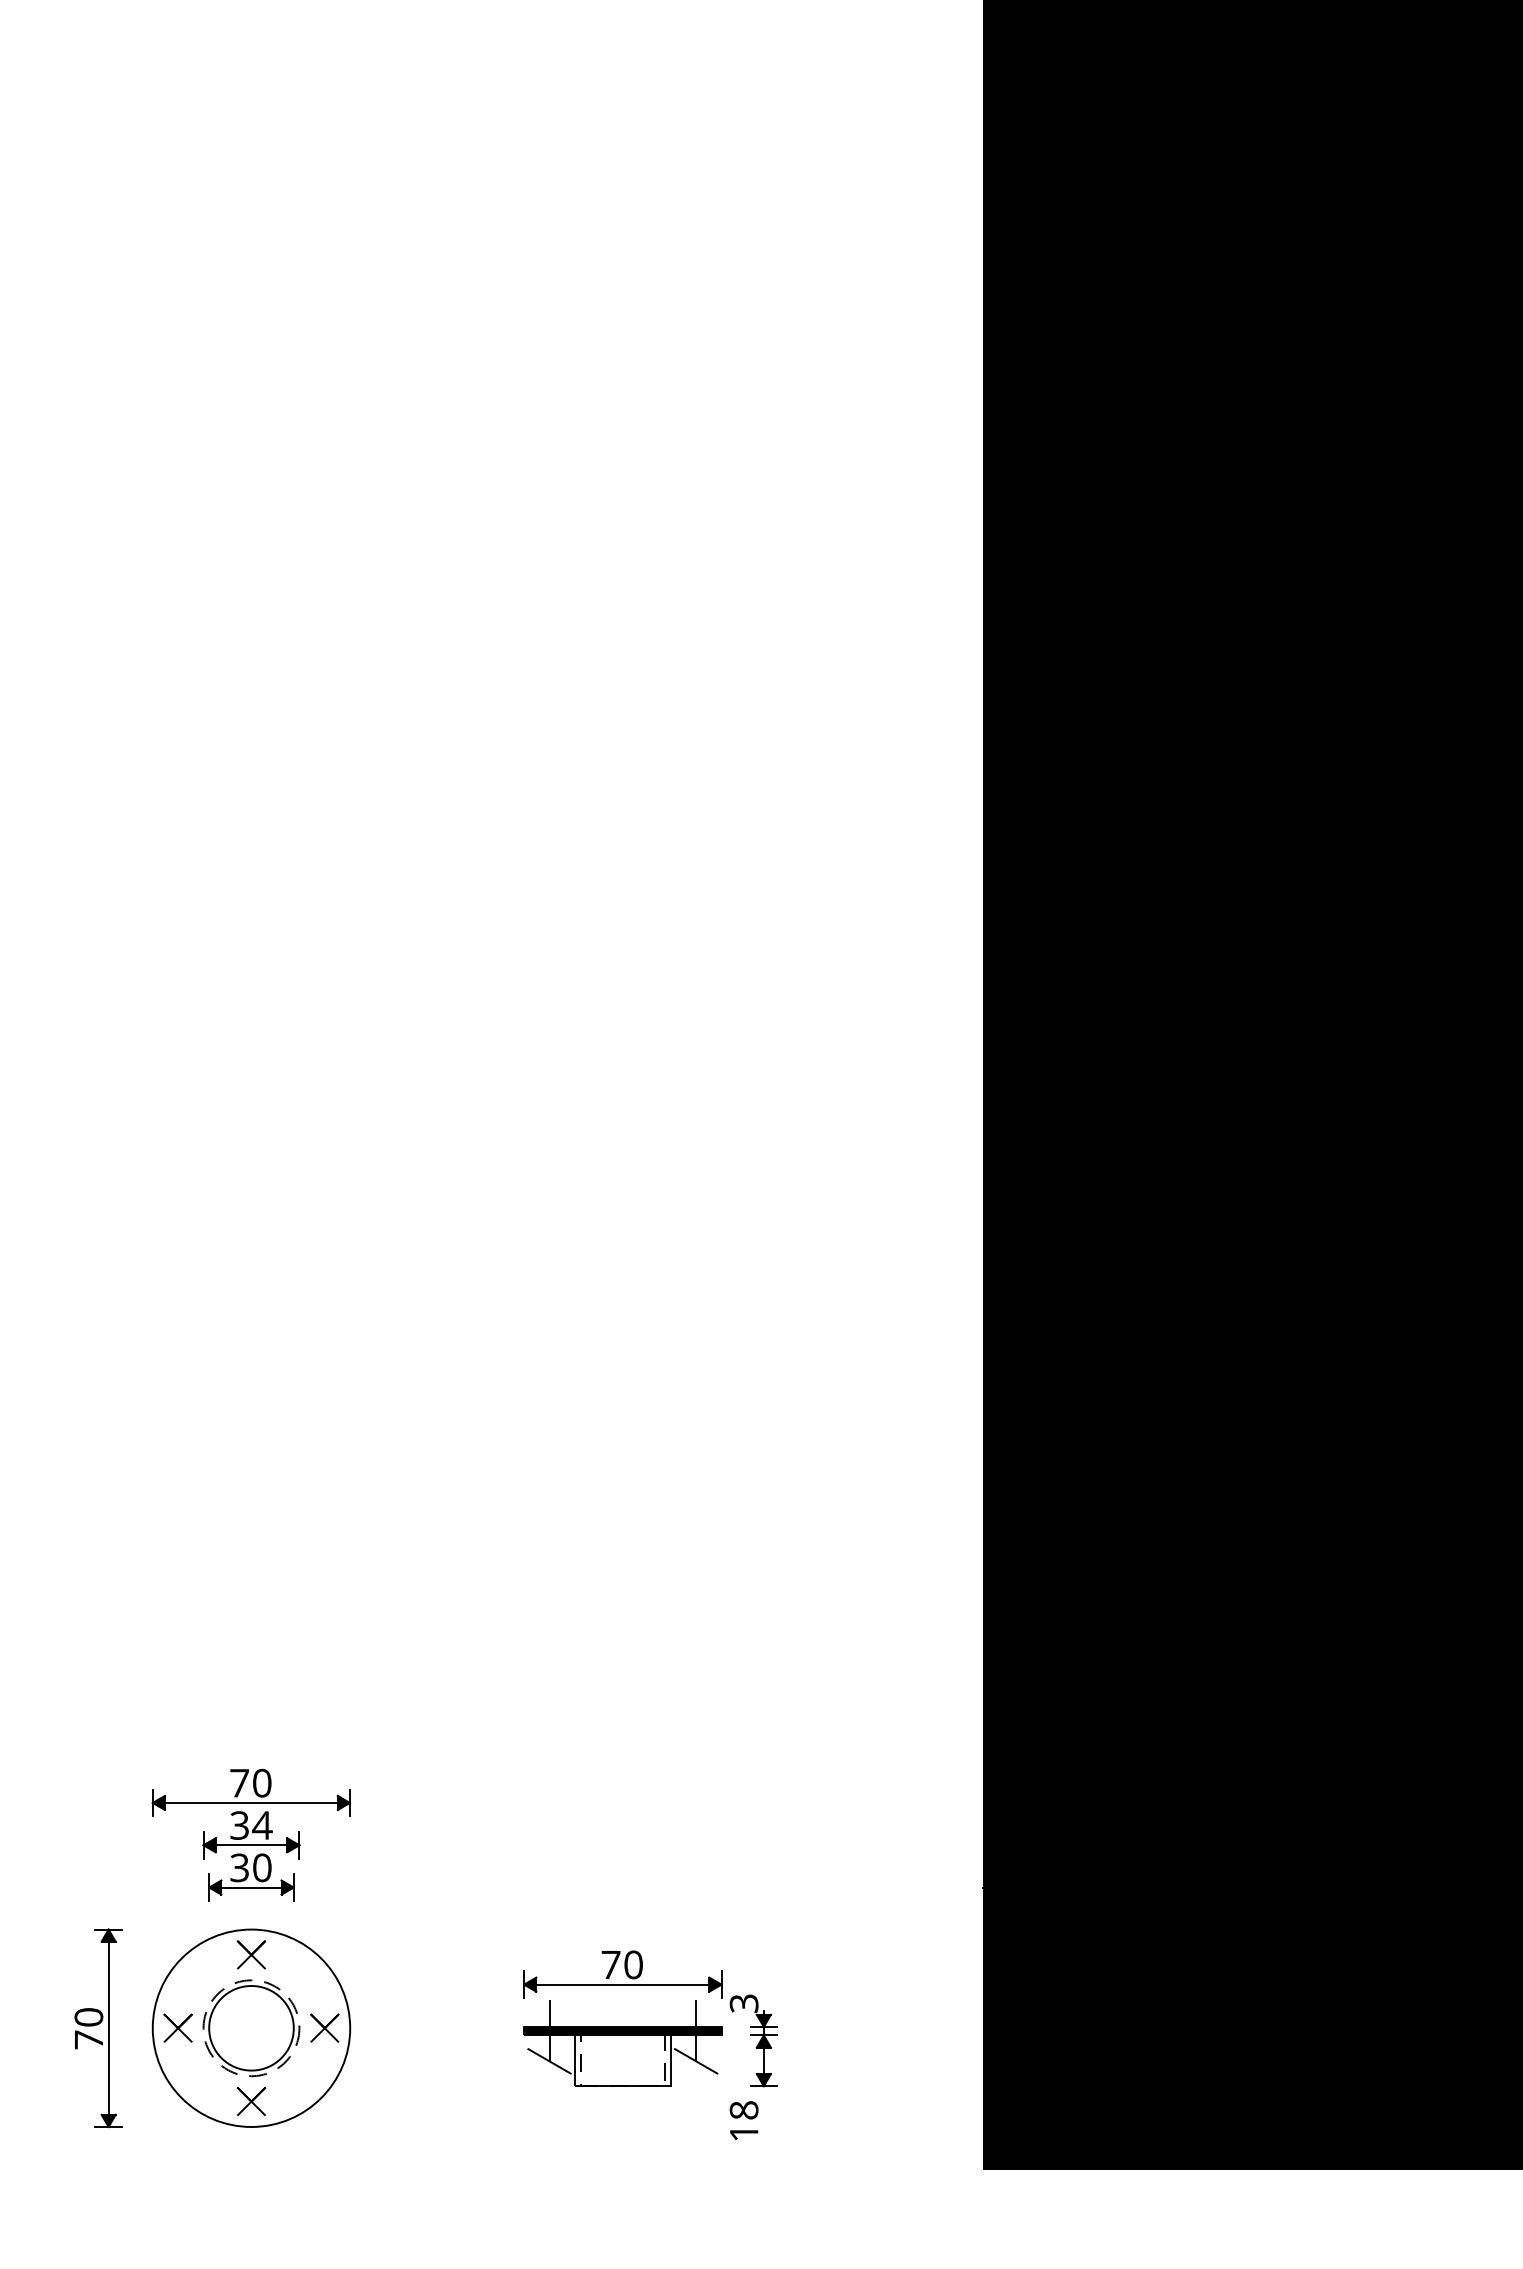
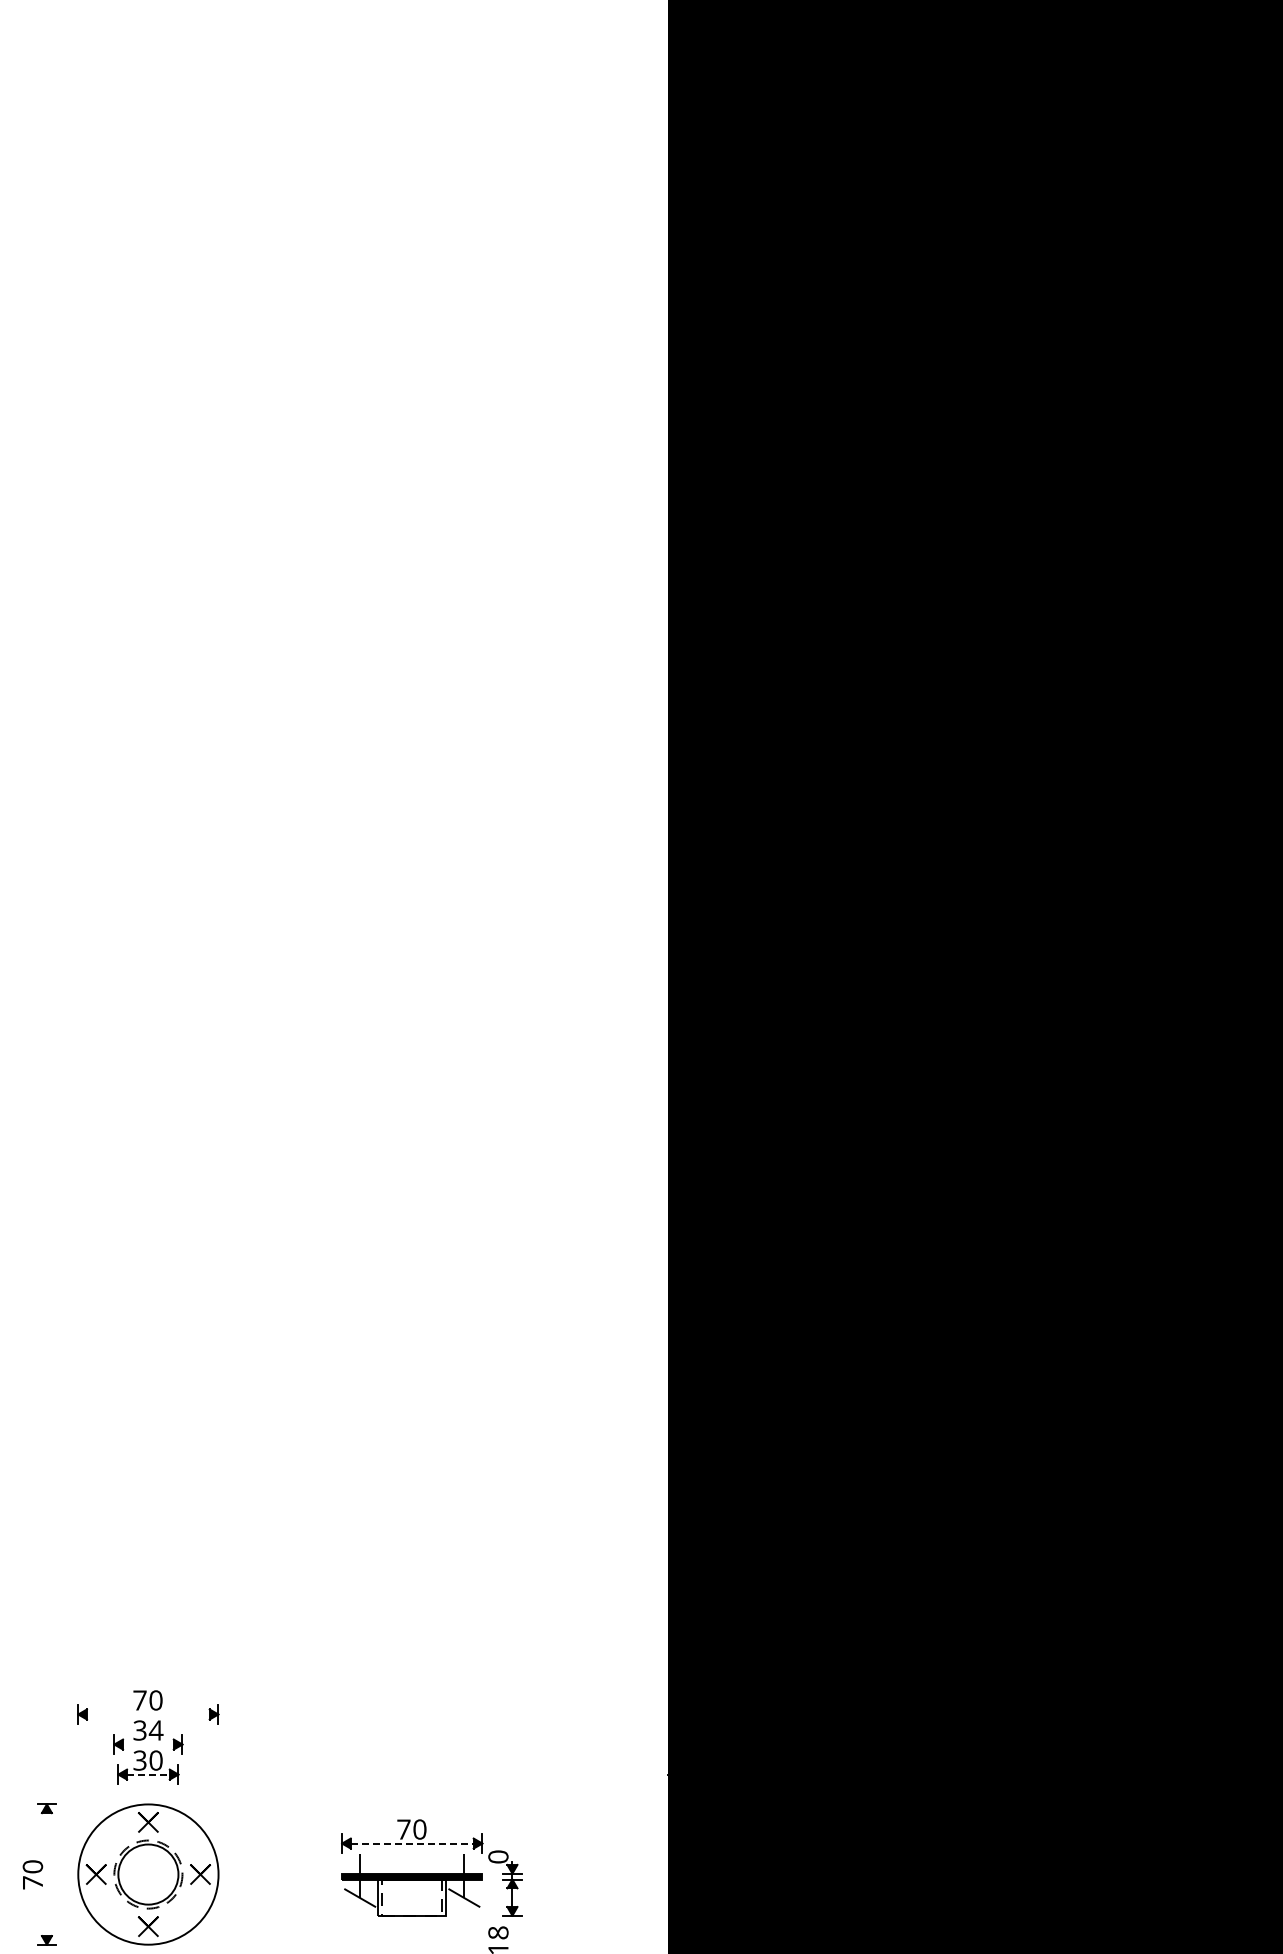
line: (250, 1802) -> (147, 1714), removed
line: (251, 1845) -> (148, 1744), removed
line: (251, 1887) -> (148, 1774), solid -> dashed
line: (623, 1984) -> (412, 1843), solid -> dashed
text: (744, 2002) -> (498, 1856), 3 -> 0
line: (108, 2028) -> (46, 1874), removed

